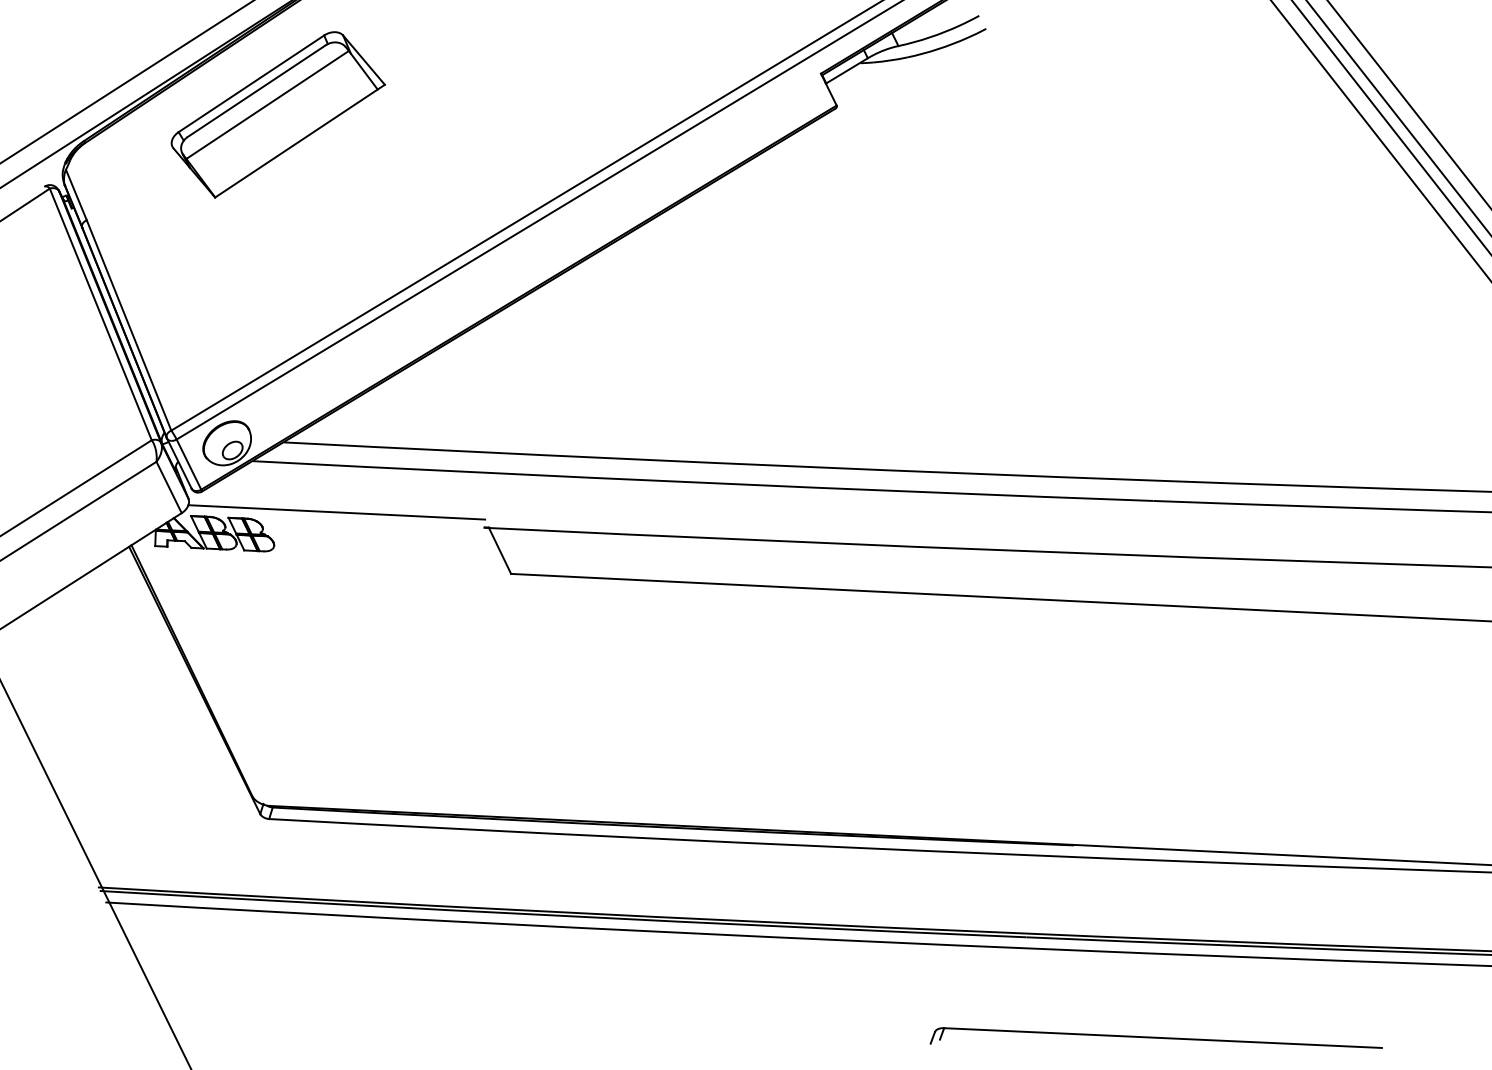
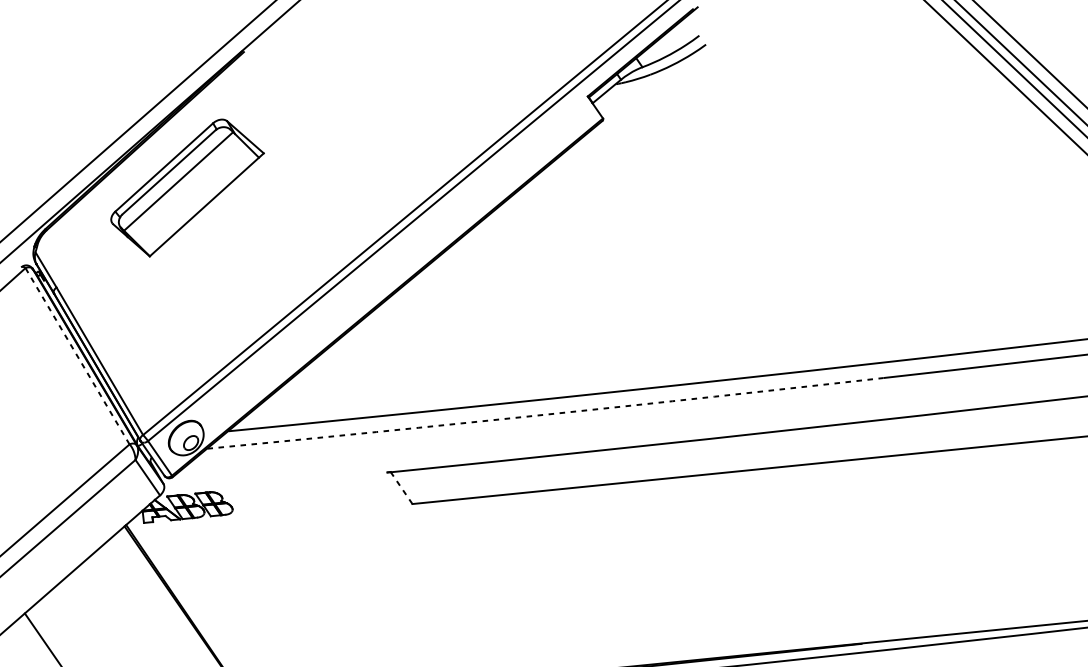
line: (100, 314) -> (77, 356), solid -> dashed
arc: (703, 482) -> (545, 414), solid -> dashed
line: (336, 512) -> (275, 477), removed
line: (499, 550) -> (401, 487), solid -> dashed

